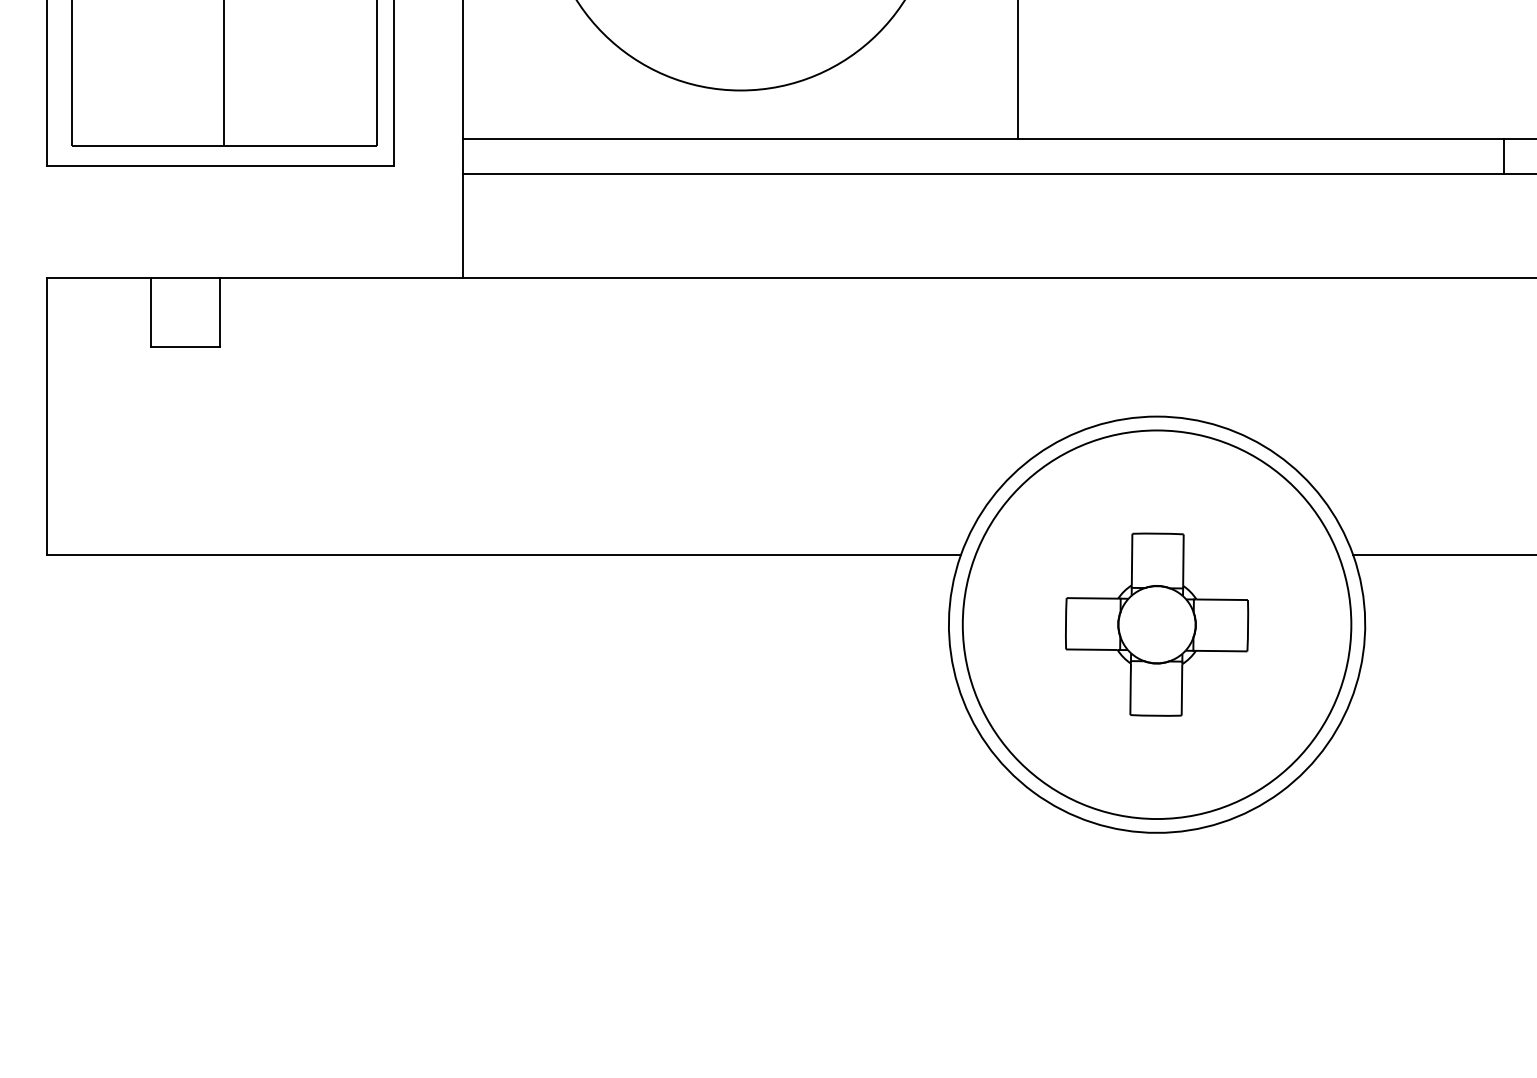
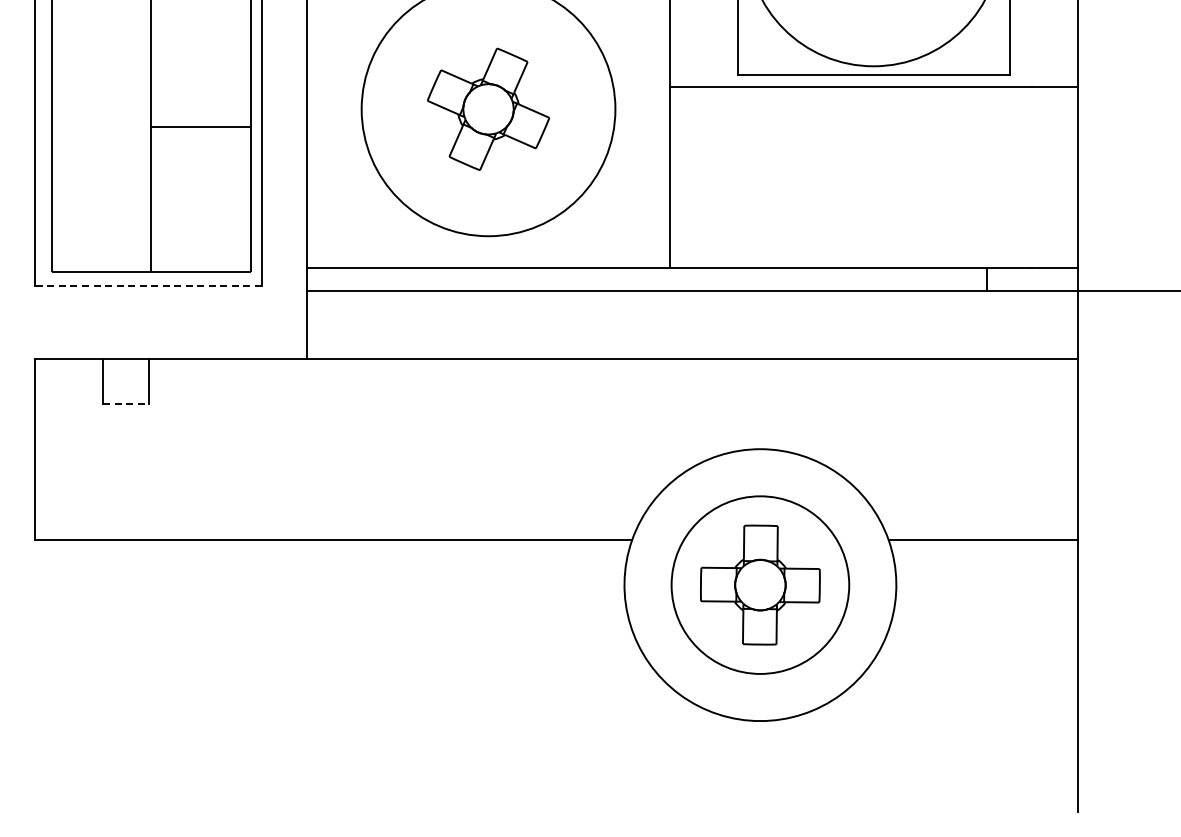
line: (220, 165) -> (148, 285), solid -> dashed
line: (186, 346) -> (126, 403), solid -> dashed
circle: (1157, 625) -> (760, 585), size x0.7

